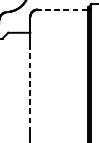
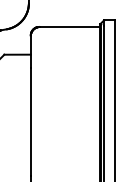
line: (62, 9) -> (69, 26), dashed -> solid
line: (30, 89) -> (30, 122), dashed -> solid

